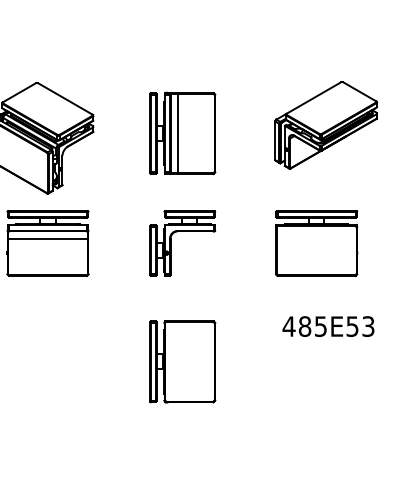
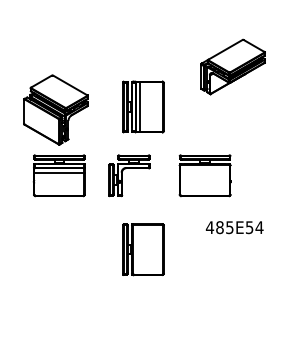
part: (325, 124) -> (232, 66), moved
part: (182, 231) -> (129, 168), moved
part: (315, 243) -> (204, 175), moved
text: (368, 326) -> (259, 227), 485E53 -> 485E54

